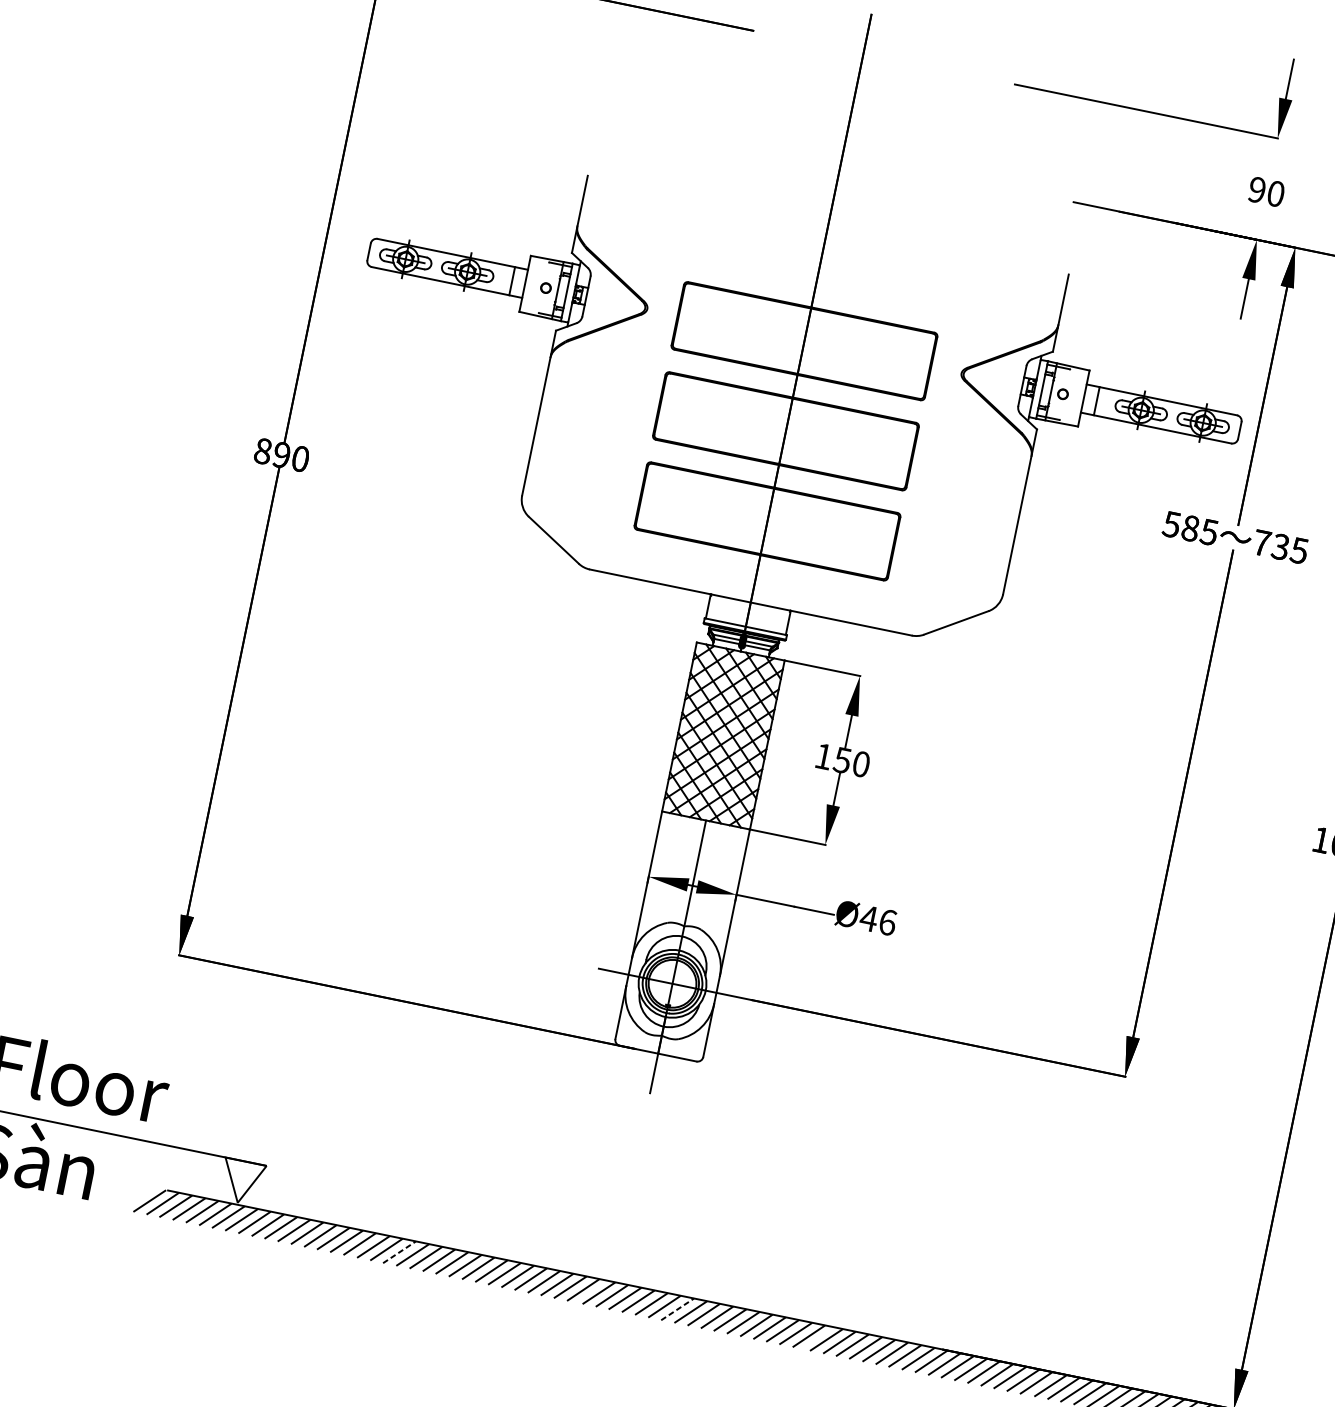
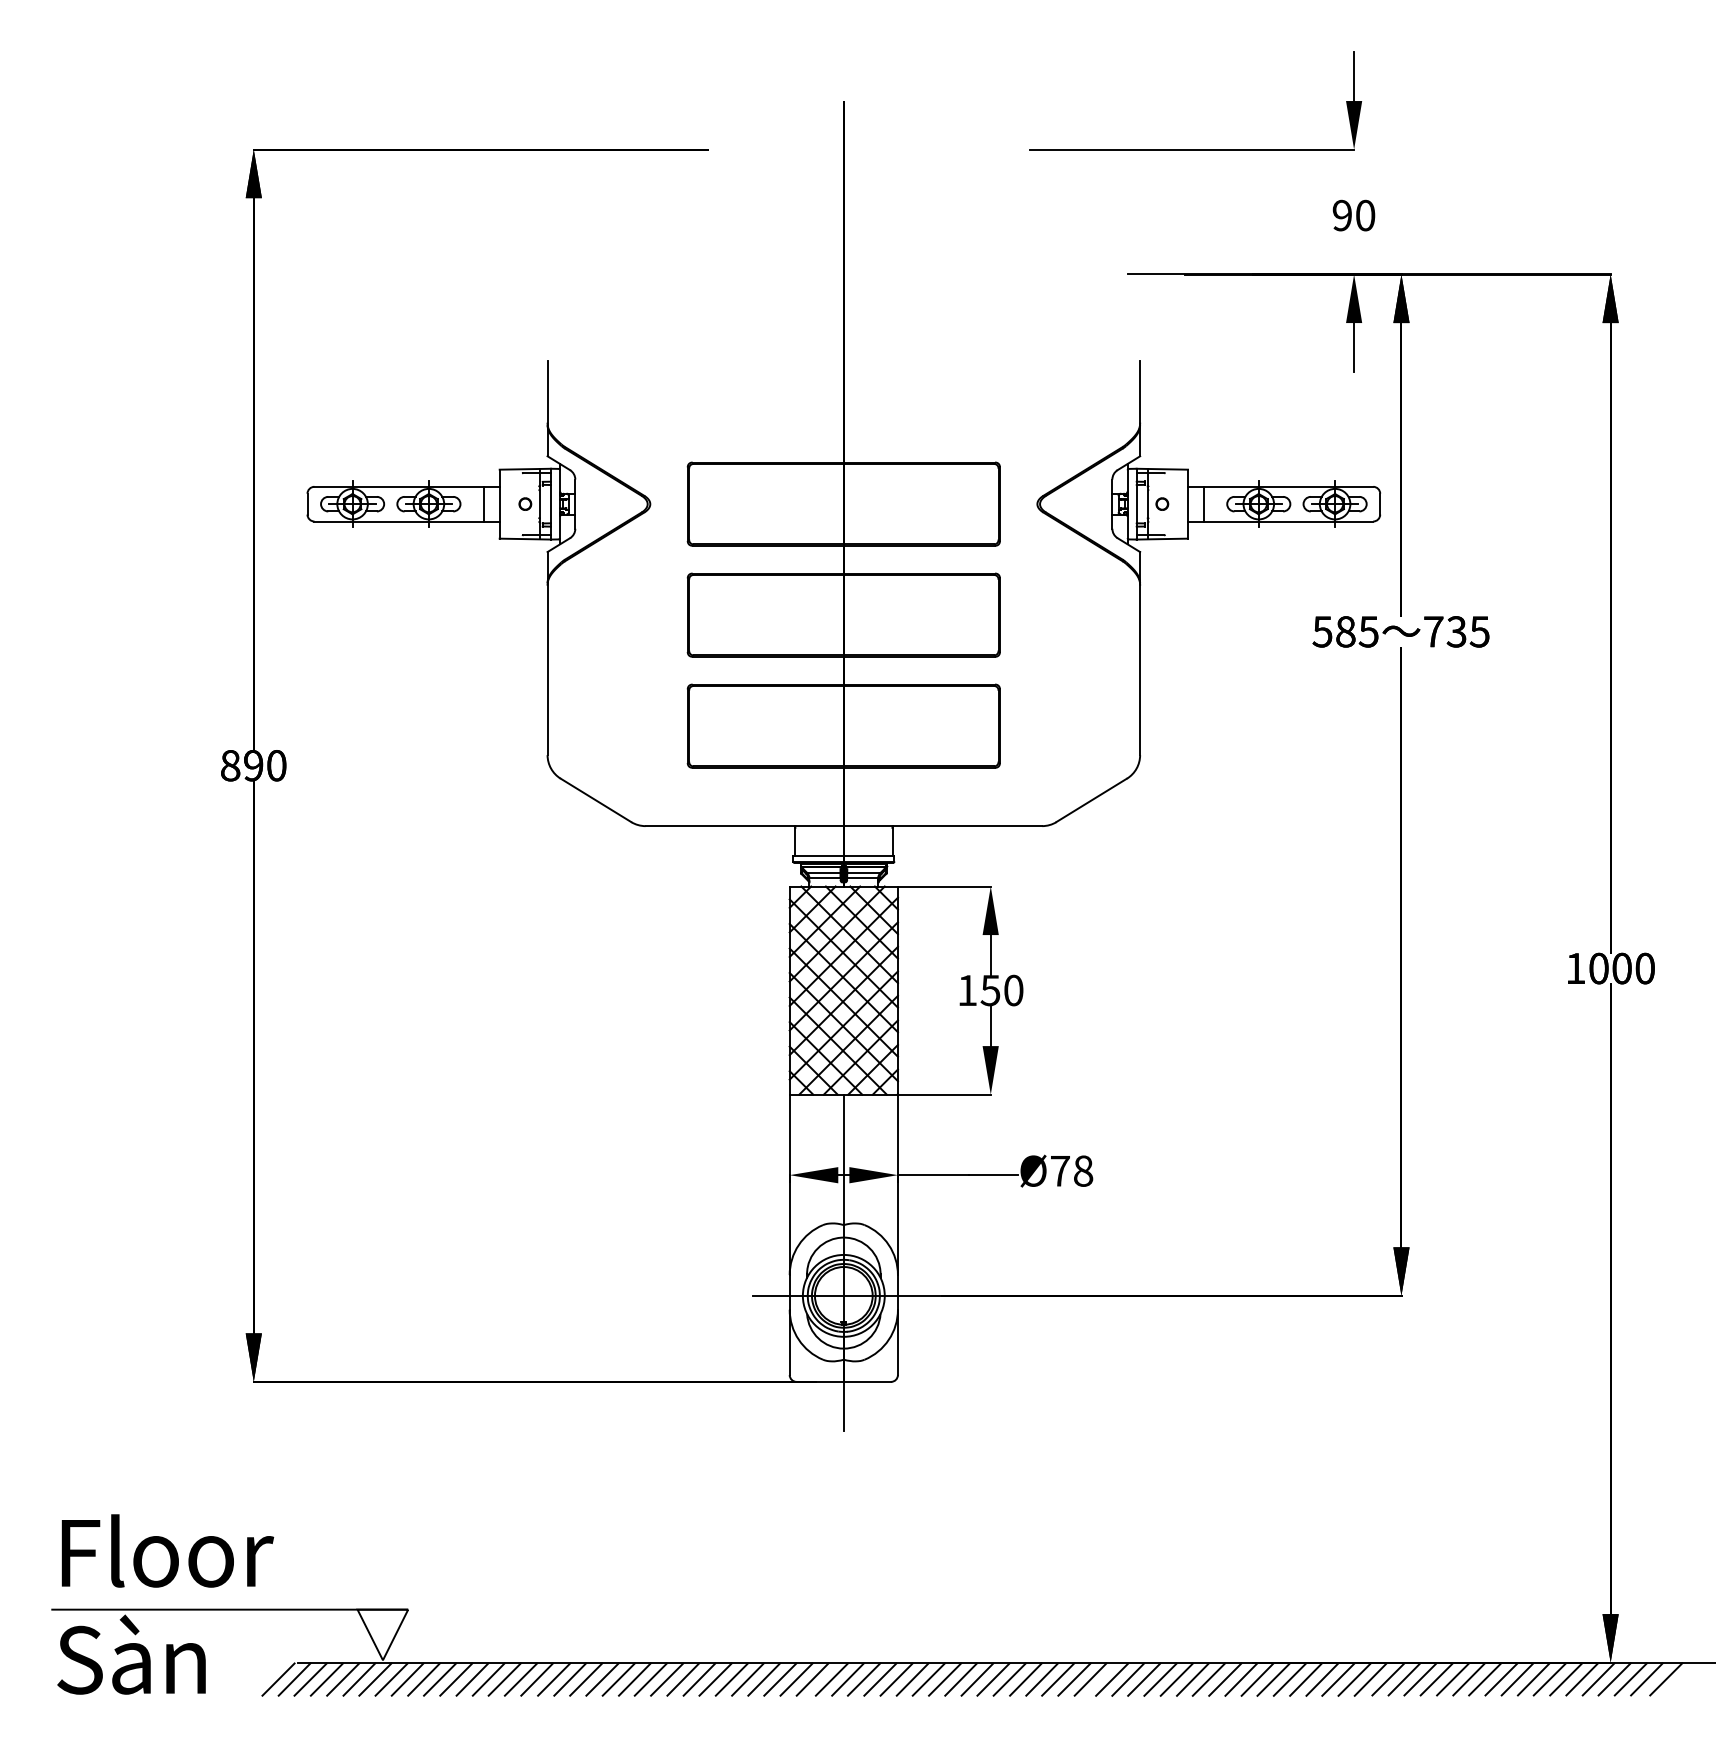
text: (878, 919) -> (1071, 1170), Ø46 -> Ø78
line: (399, 1252) -> (586, 1679), dashed -> solid
line: (677, 1309) -> (928, 1679), dashed -> solid

